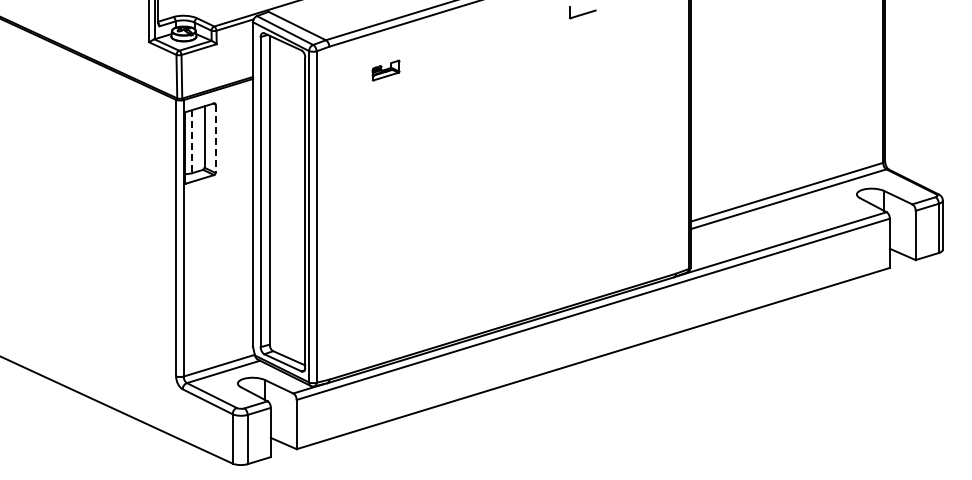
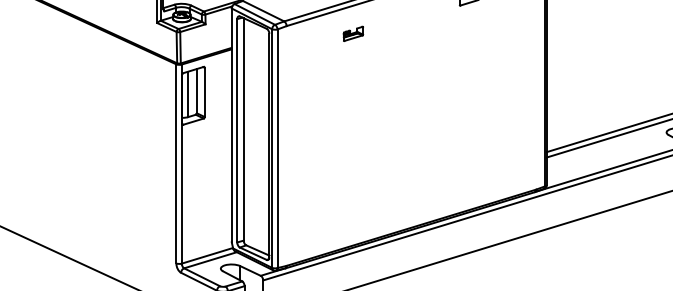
part: (385, 70) -> (353, 33), moved
line: (215, 139) -> (204, 92), dashed -> solid
line: (192, 141) -> (188, 94), dashed -> solid

